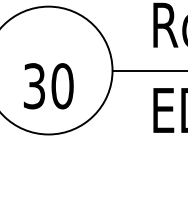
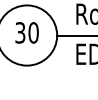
text: (47, 85) -> (26, 32), moved

